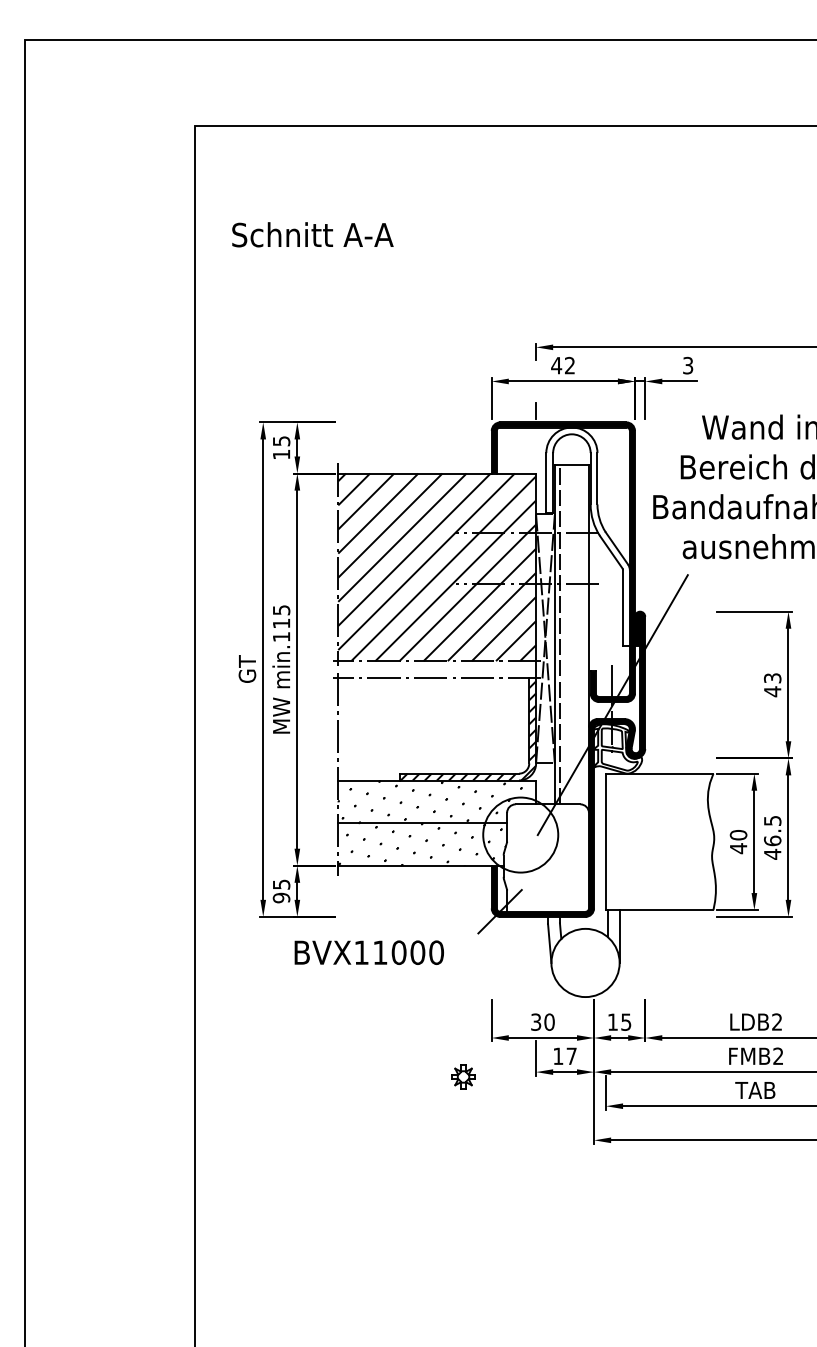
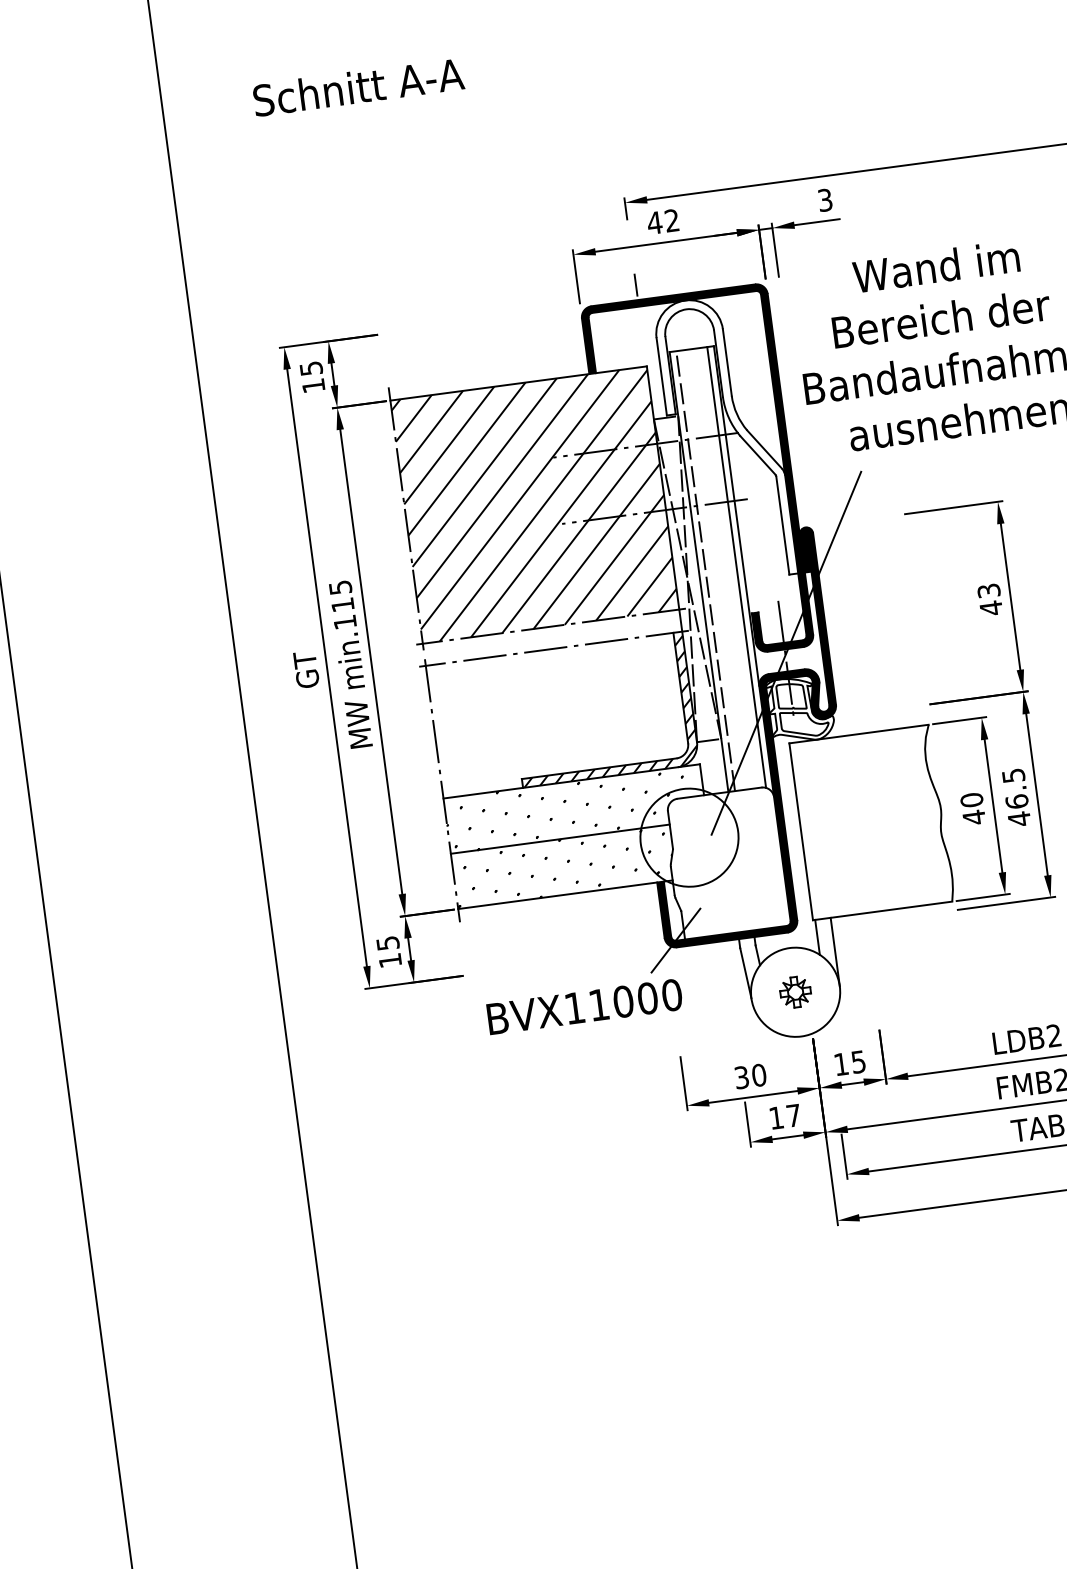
text: (312, 234) -> (358, 86), moved
line: (583, 635) -> (736, 568), added
text: (281, 897) -> (390, 960), 95 -> 15
text: (368, 952) -> (583, 1006), moved
part: (463, 1076) -> (795, 991), moved

